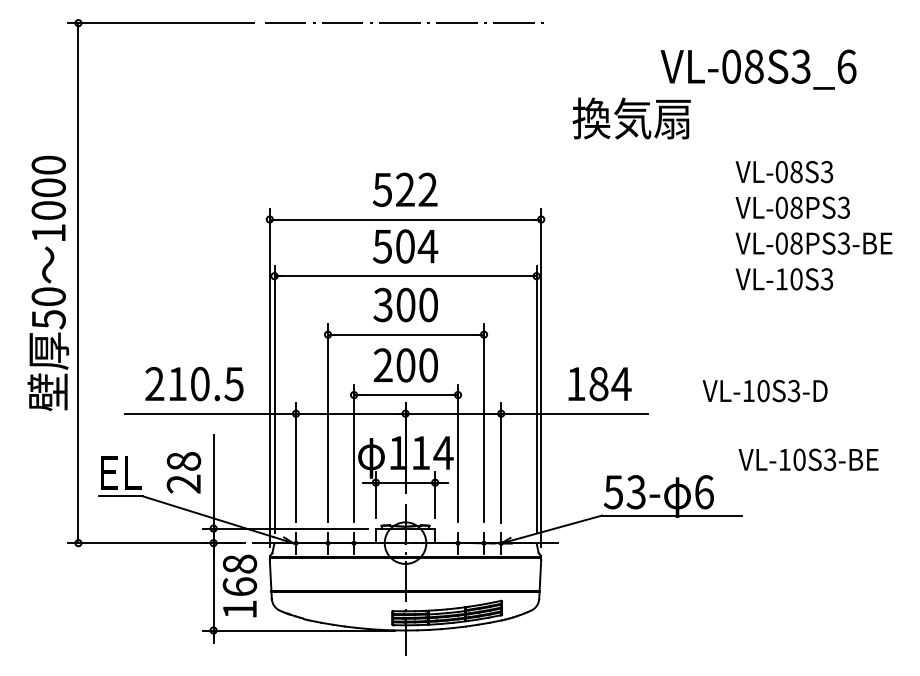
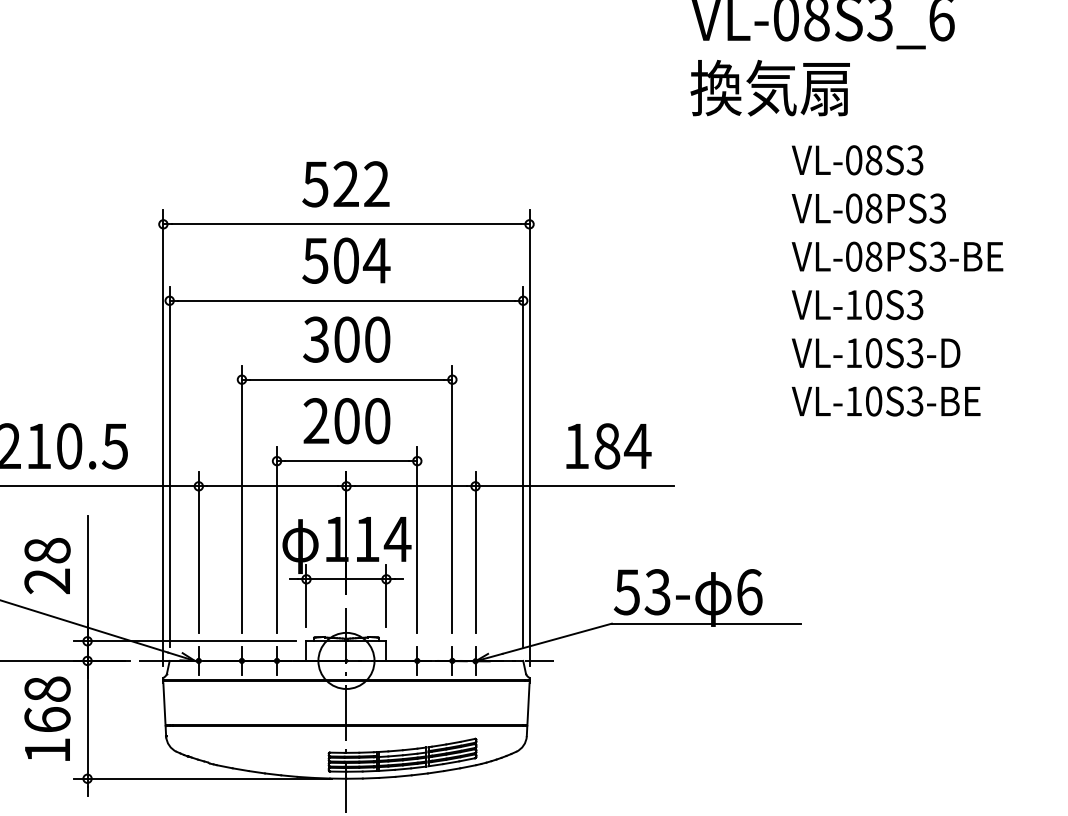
text: (631, 118) -> (770, 88), moved
text: (764, 390) -> (875, 352), moved
text: (808, 459) -> (886, 401), moved
text: (239, 585) -> (46, 718), moved

